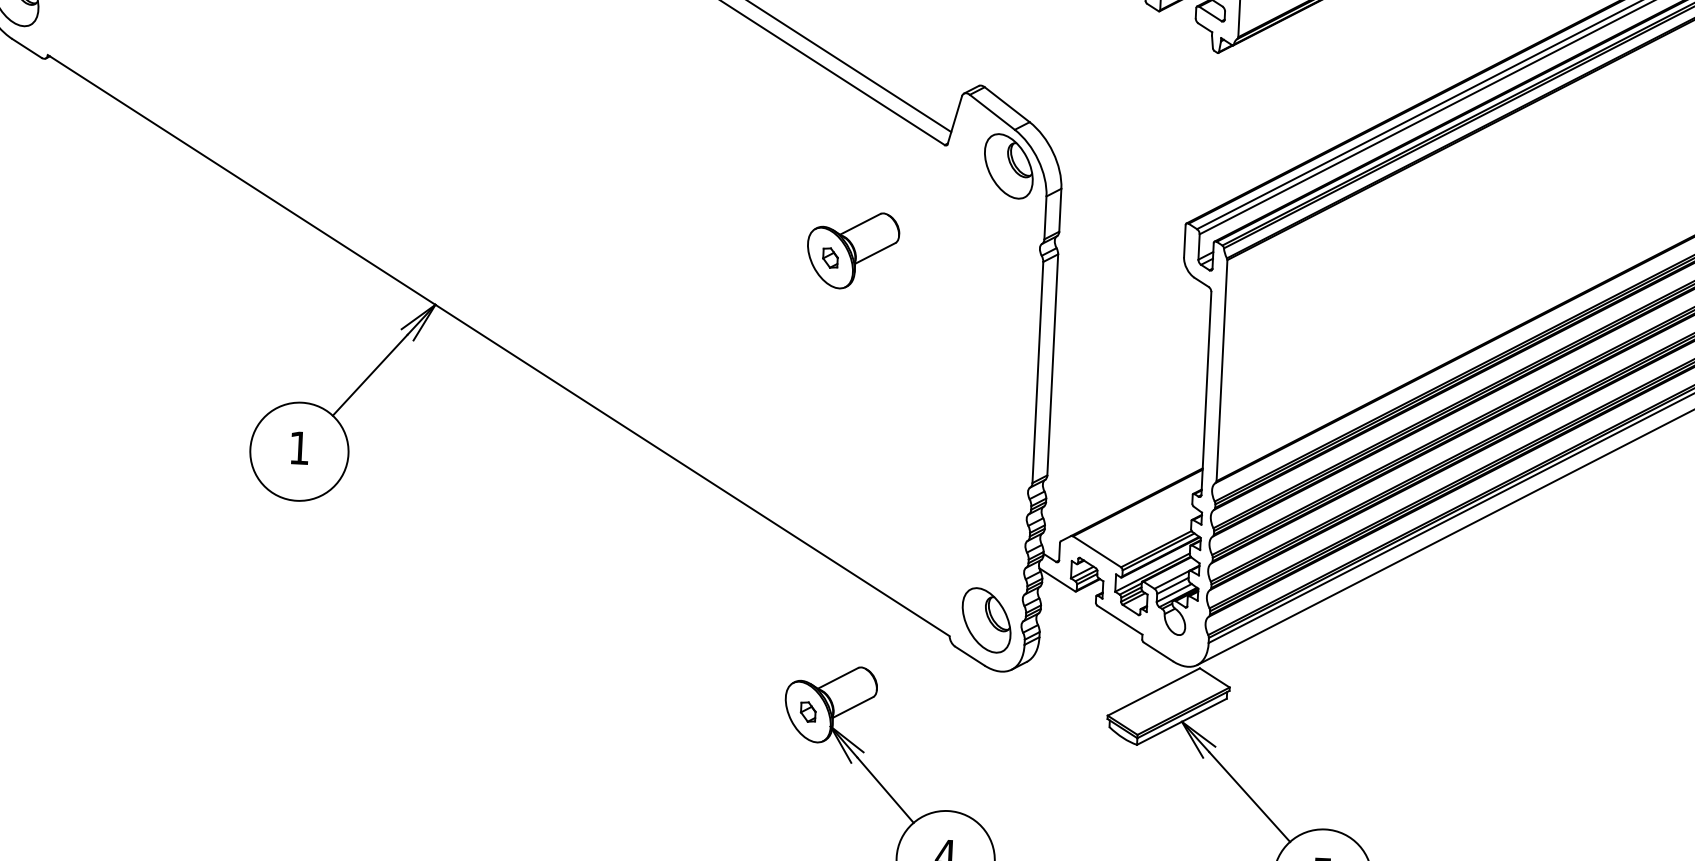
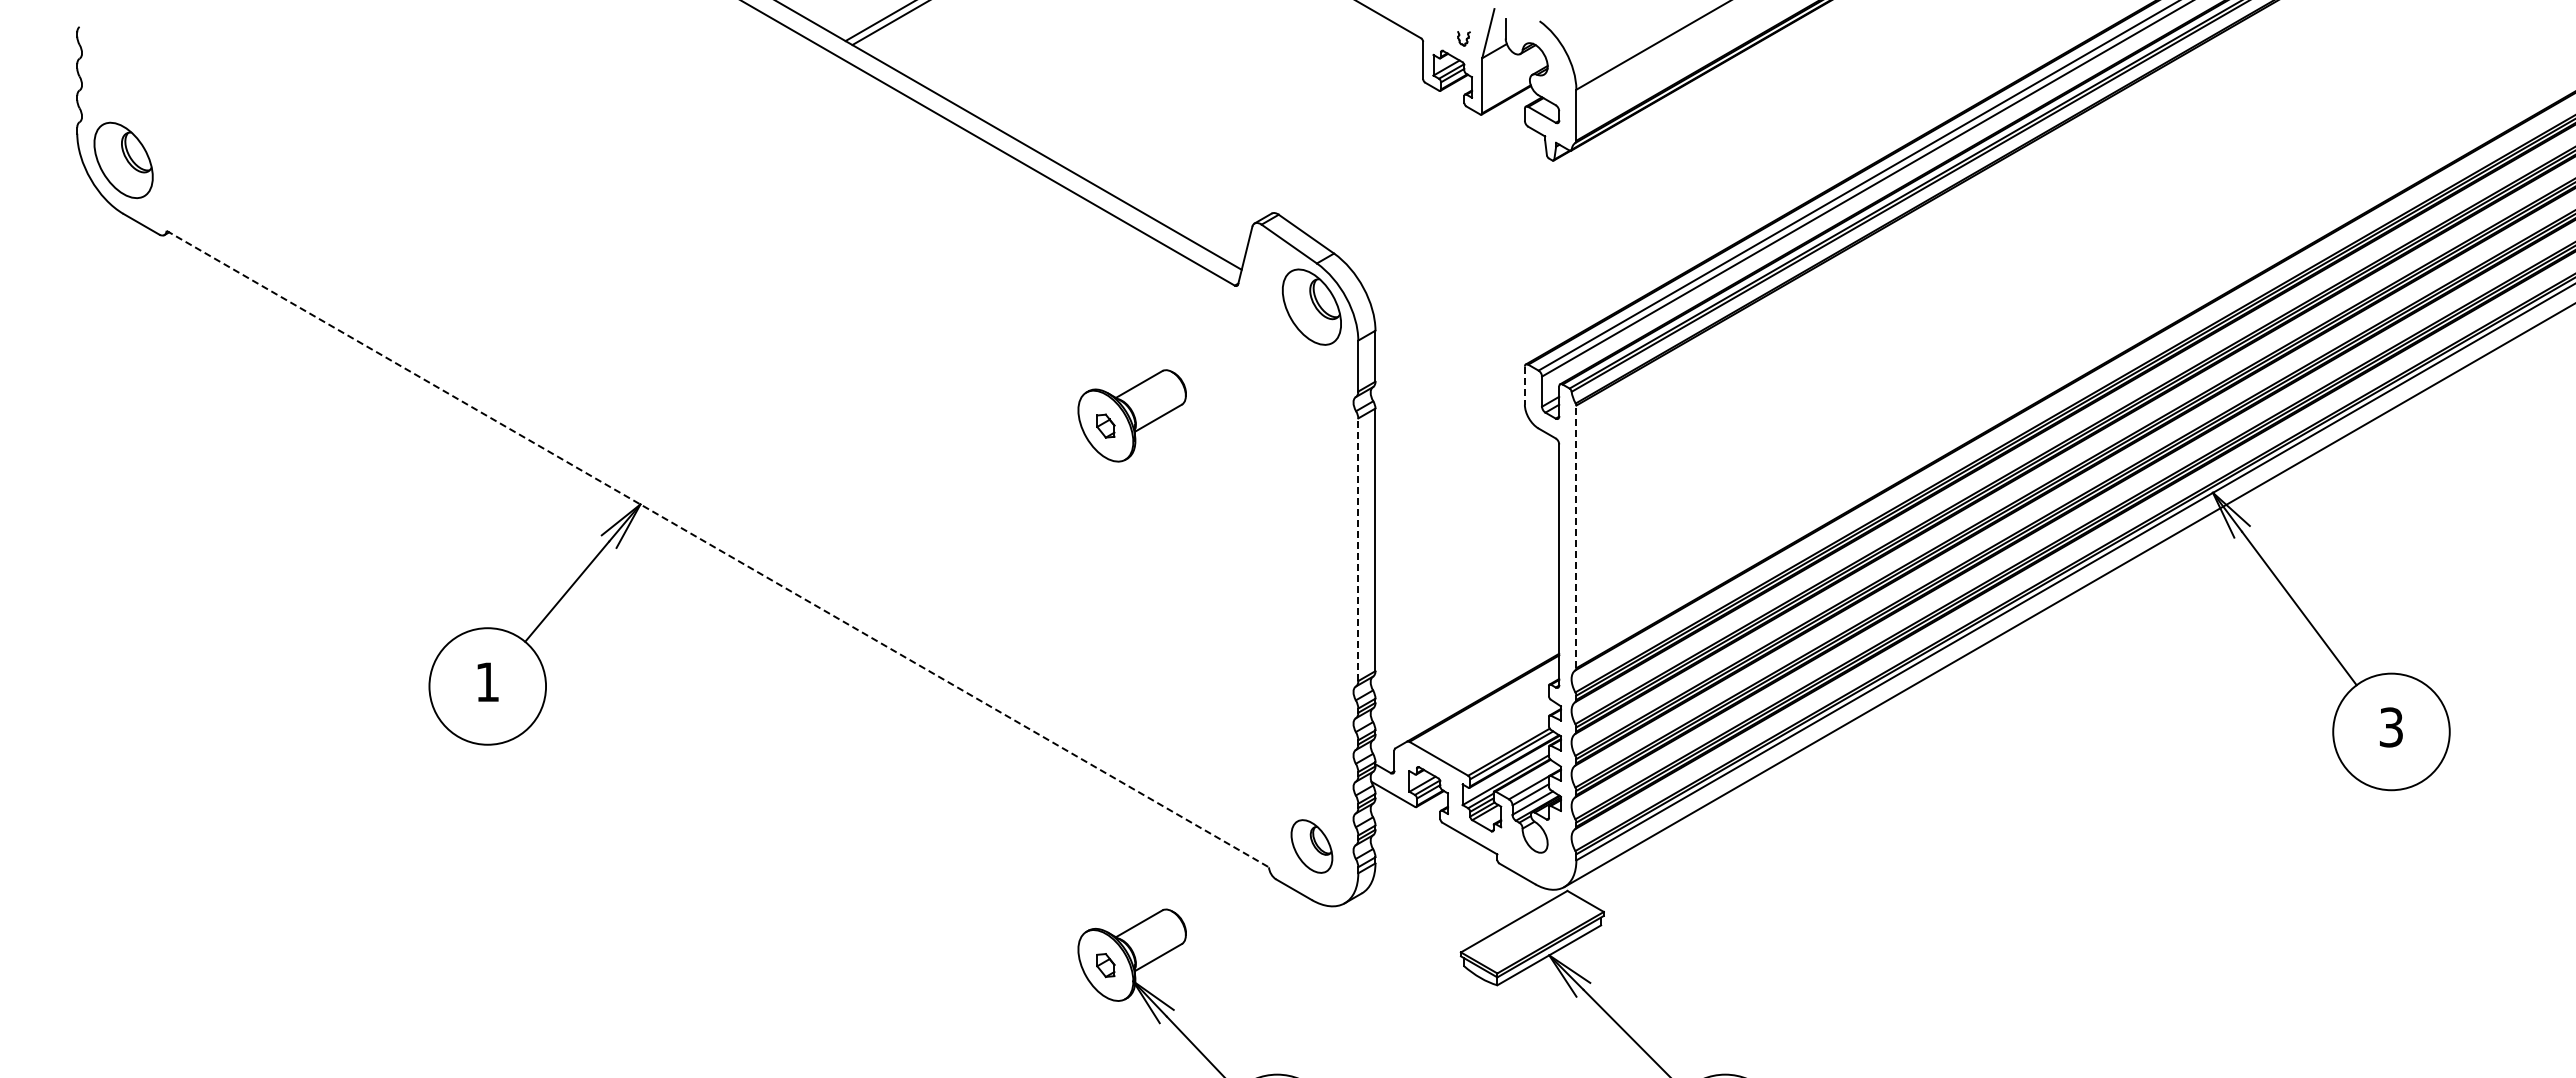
line: (1184, 241) -> (1524, 386), solid -> dashed
line: (498, 345) -> (717, 549), solid -> dashed
line: (1222, 370) -> (1576, 536), solid -> dashed
line: (1038, 372) -> (1358, 549), solid -> dashed
part: (986, 620) -> (1311, 846), size x0.7

